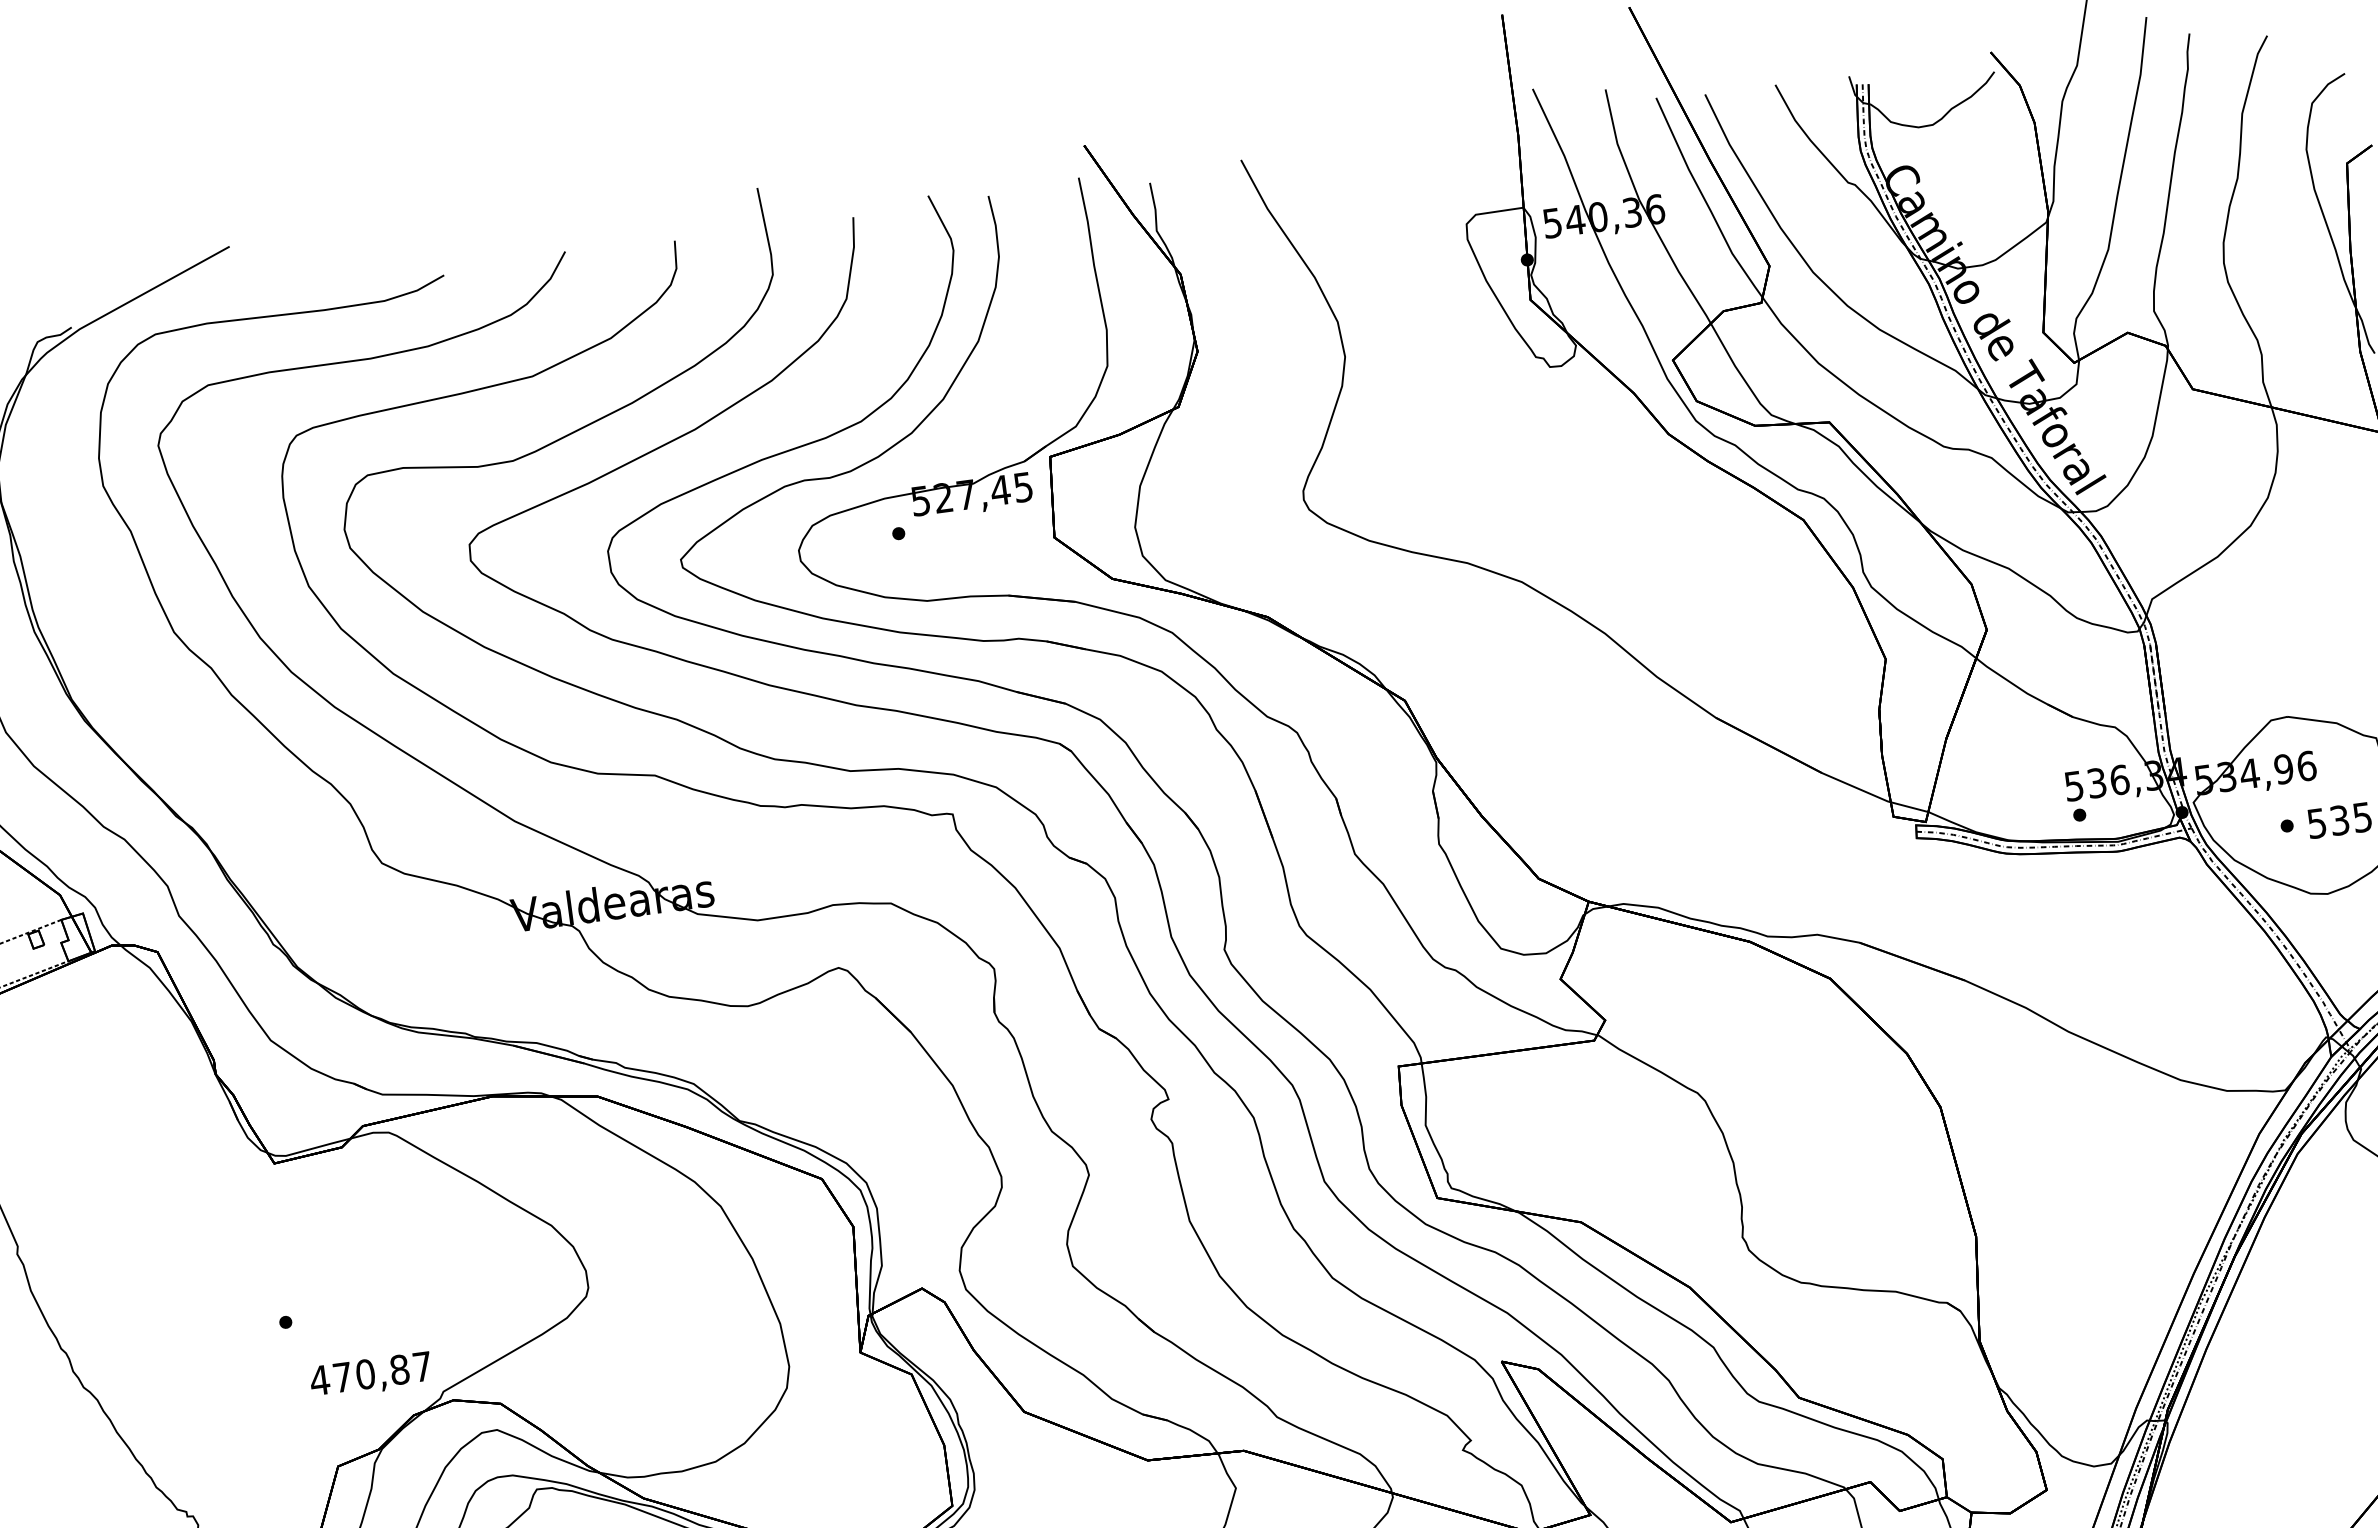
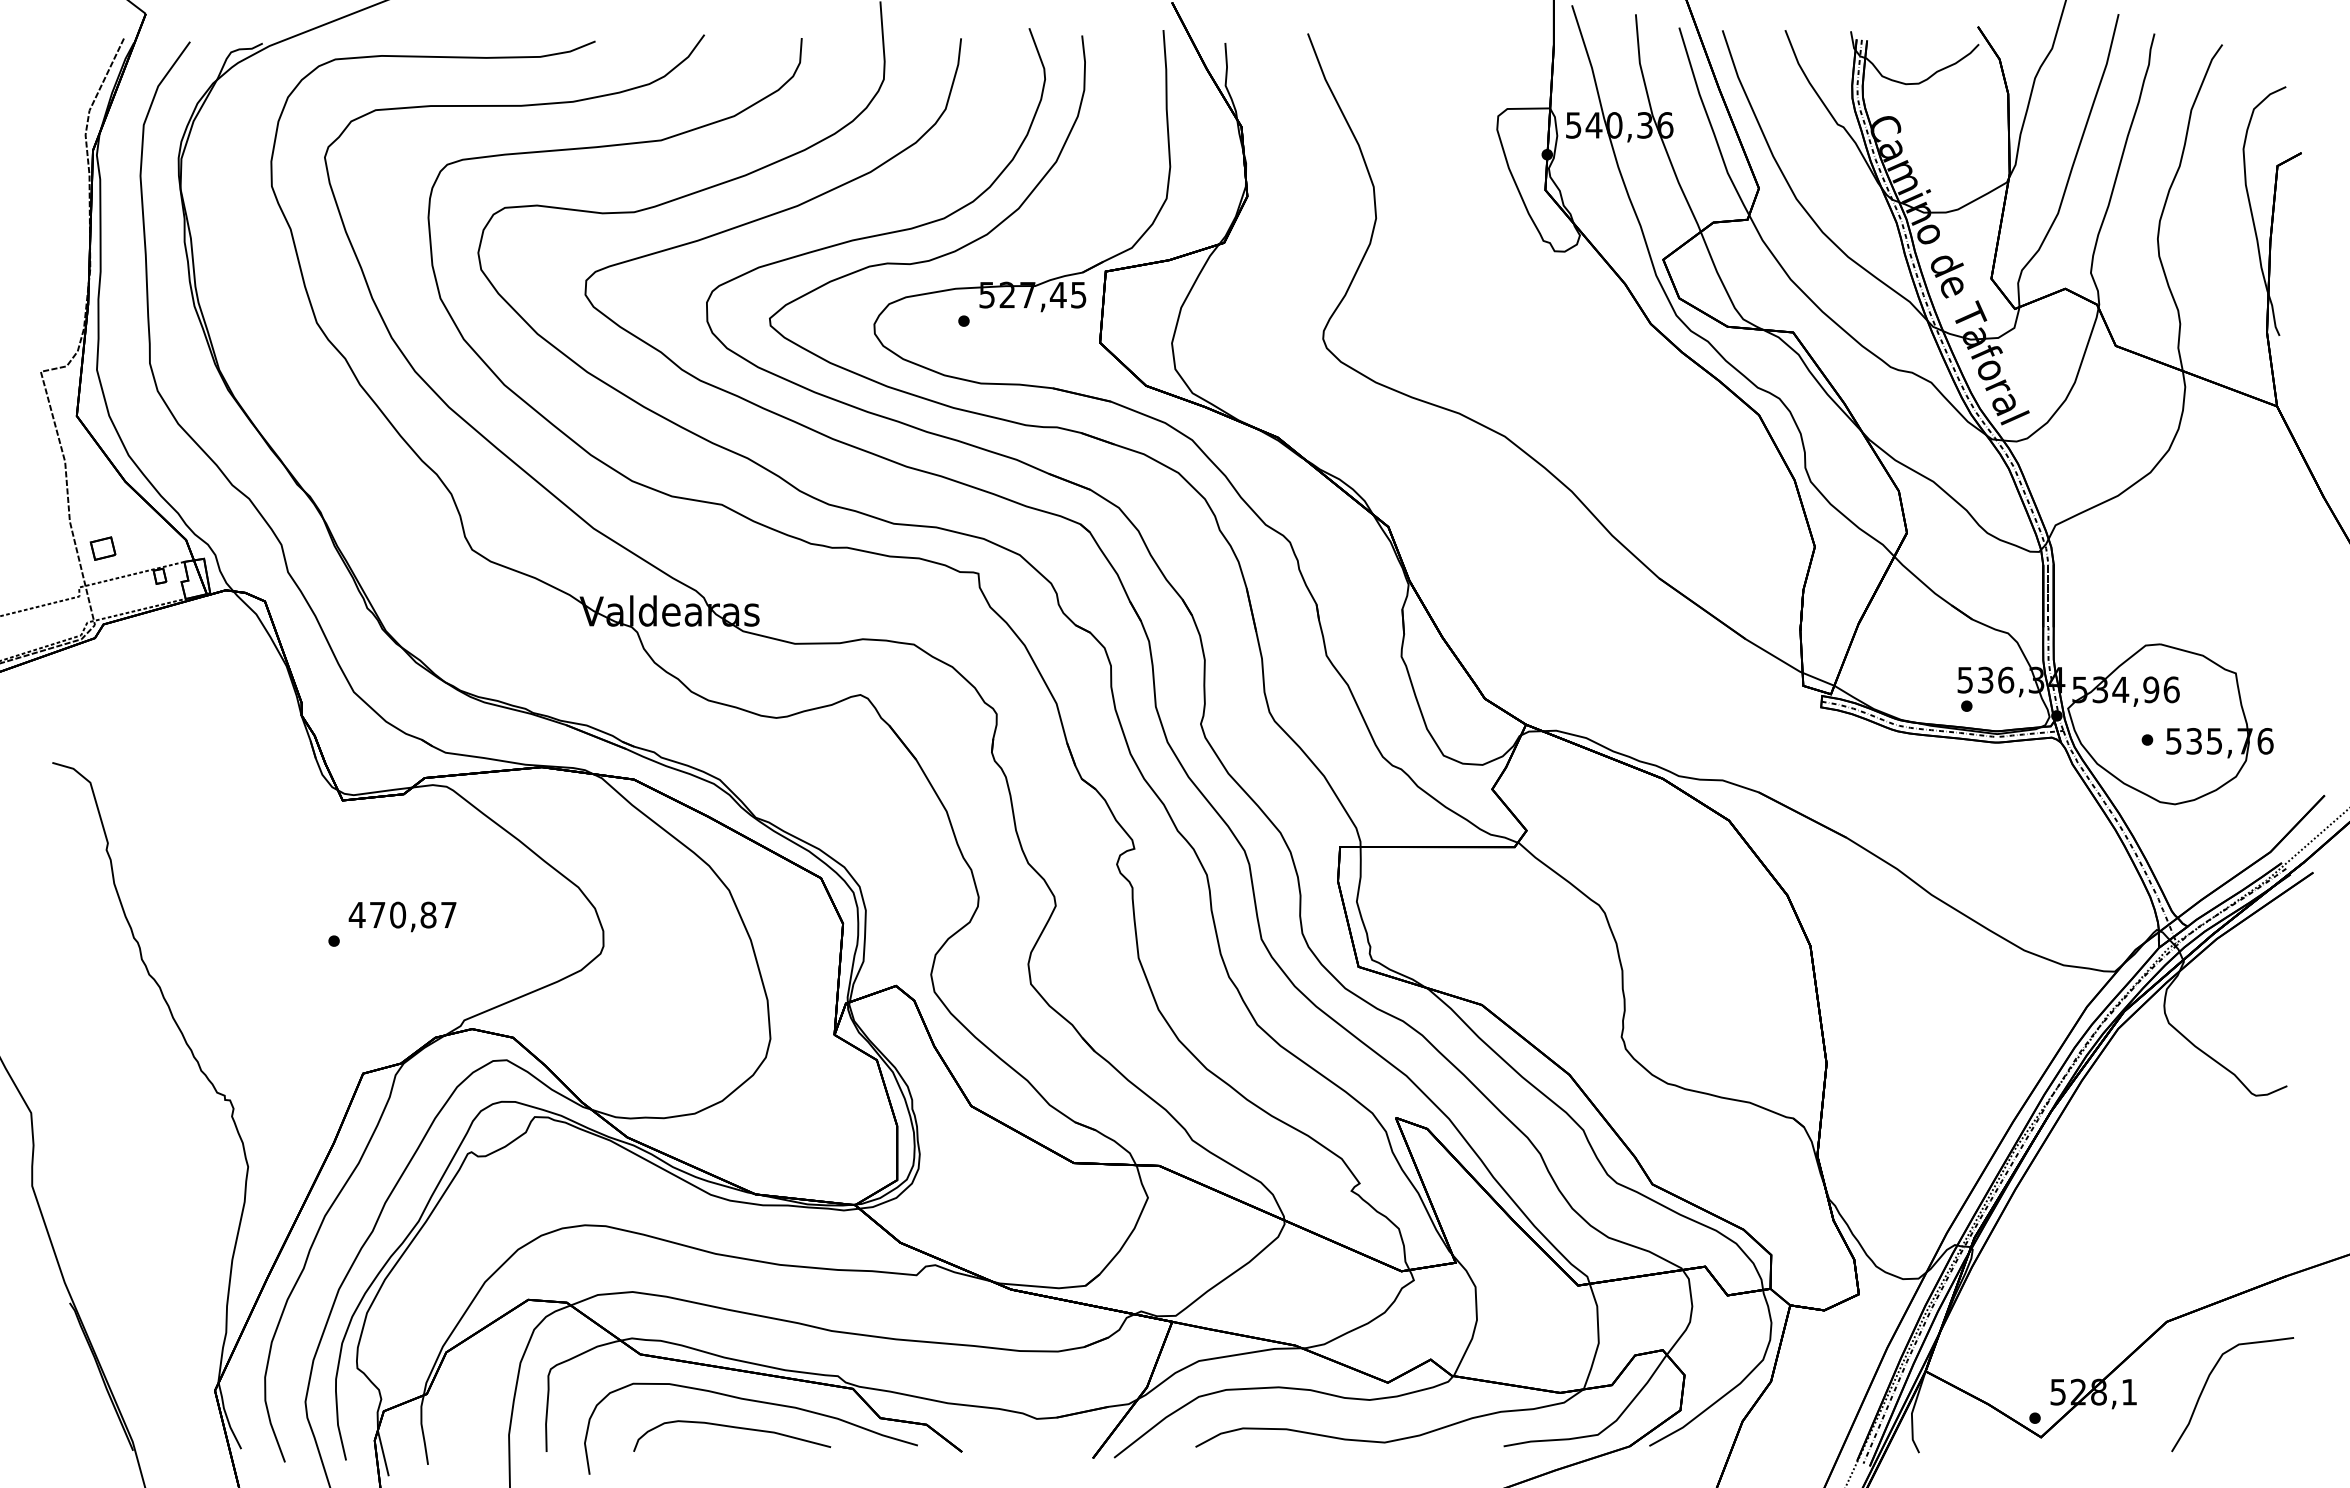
text: (370, 1375) -> (402, 916), moved

